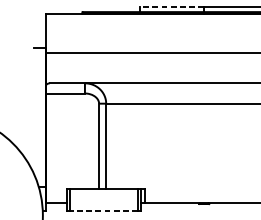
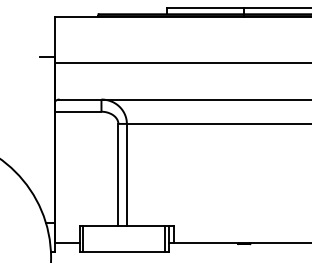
line: (171, 7) -> (205, 8), dashed -> solid
line: (104, 210) -> (124, 251), dashed -> solid

